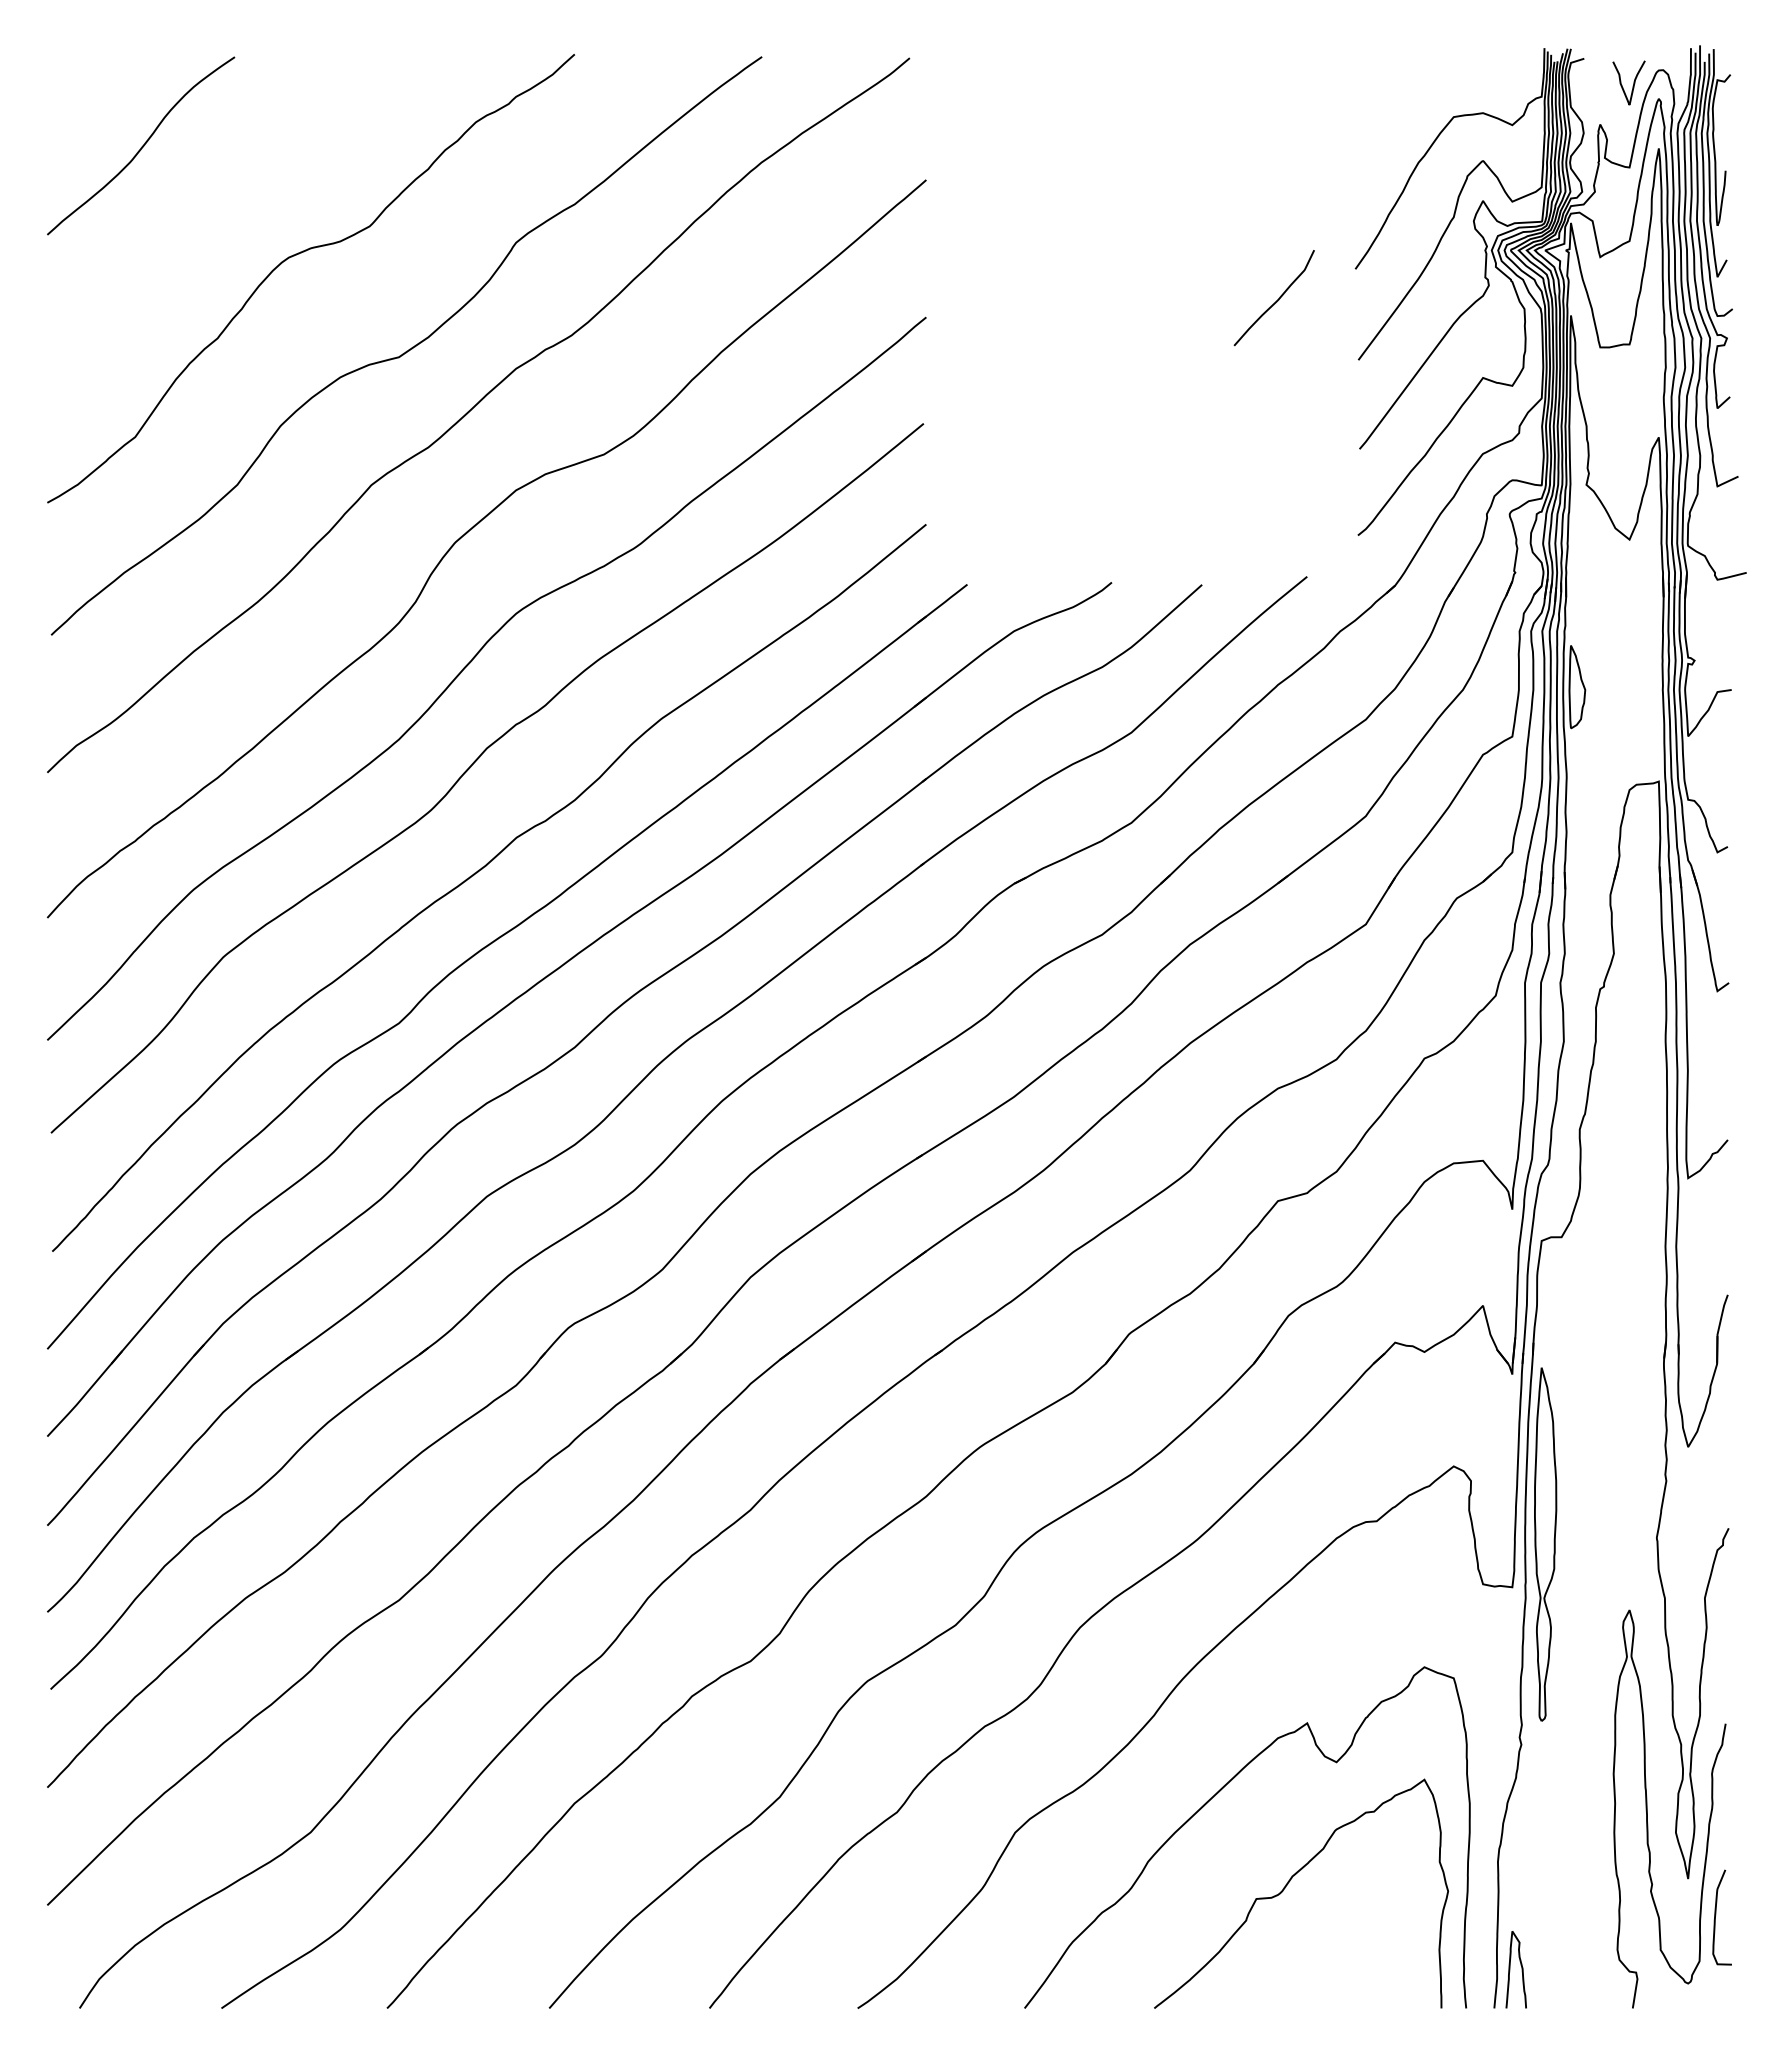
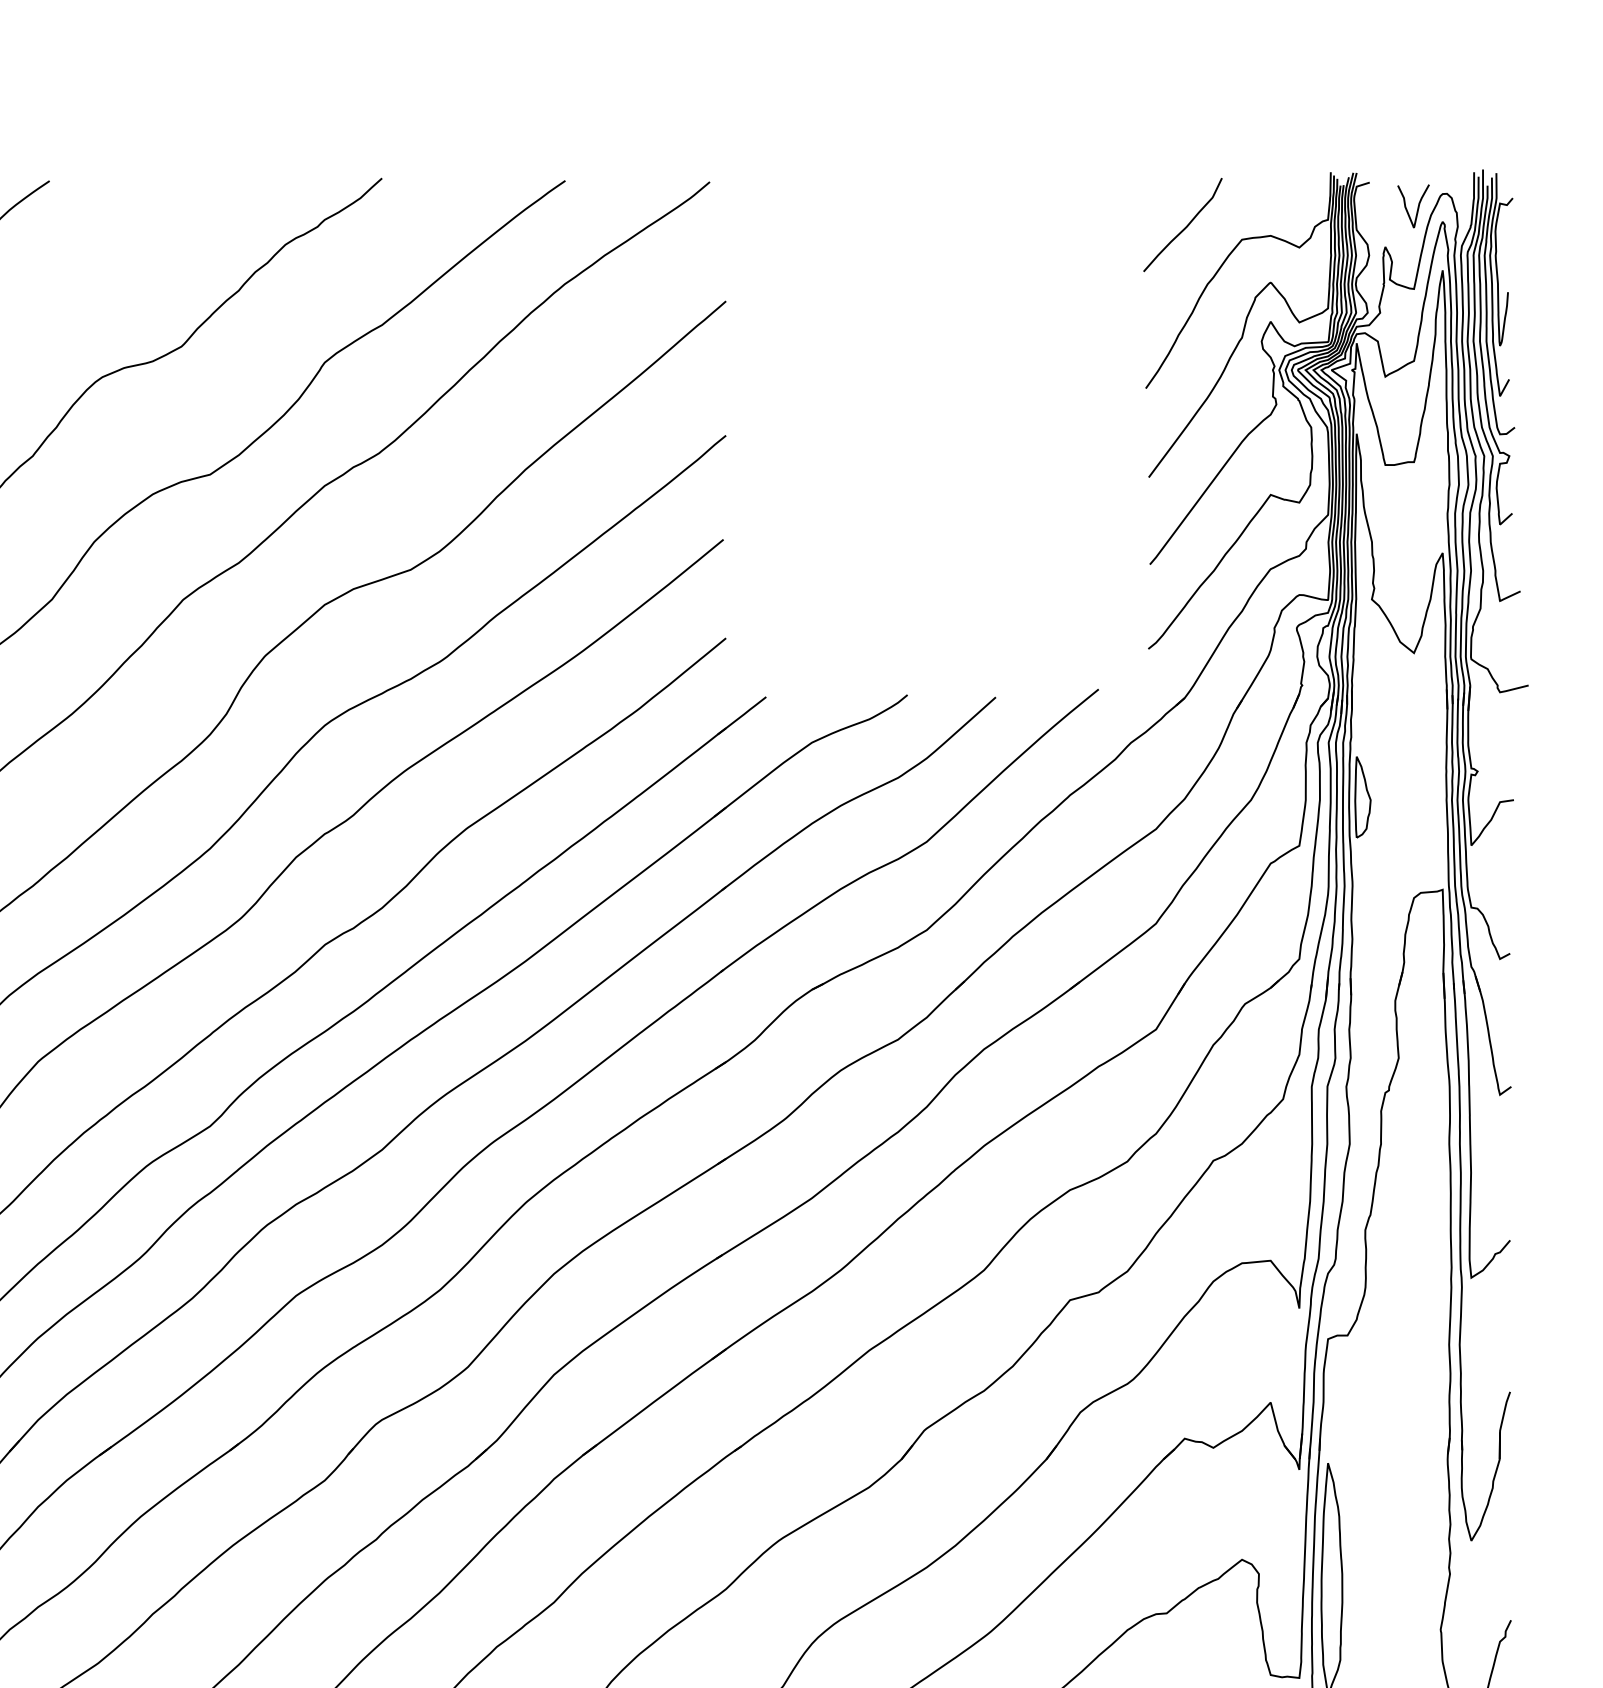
curve: (1276, 300) -> (1185, 227), moved

